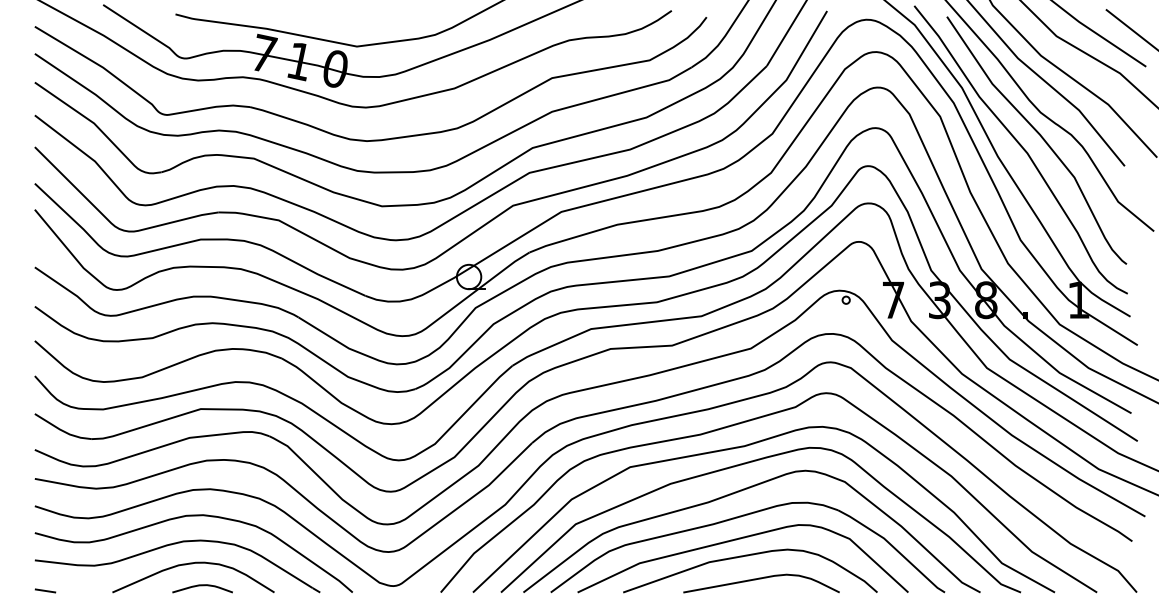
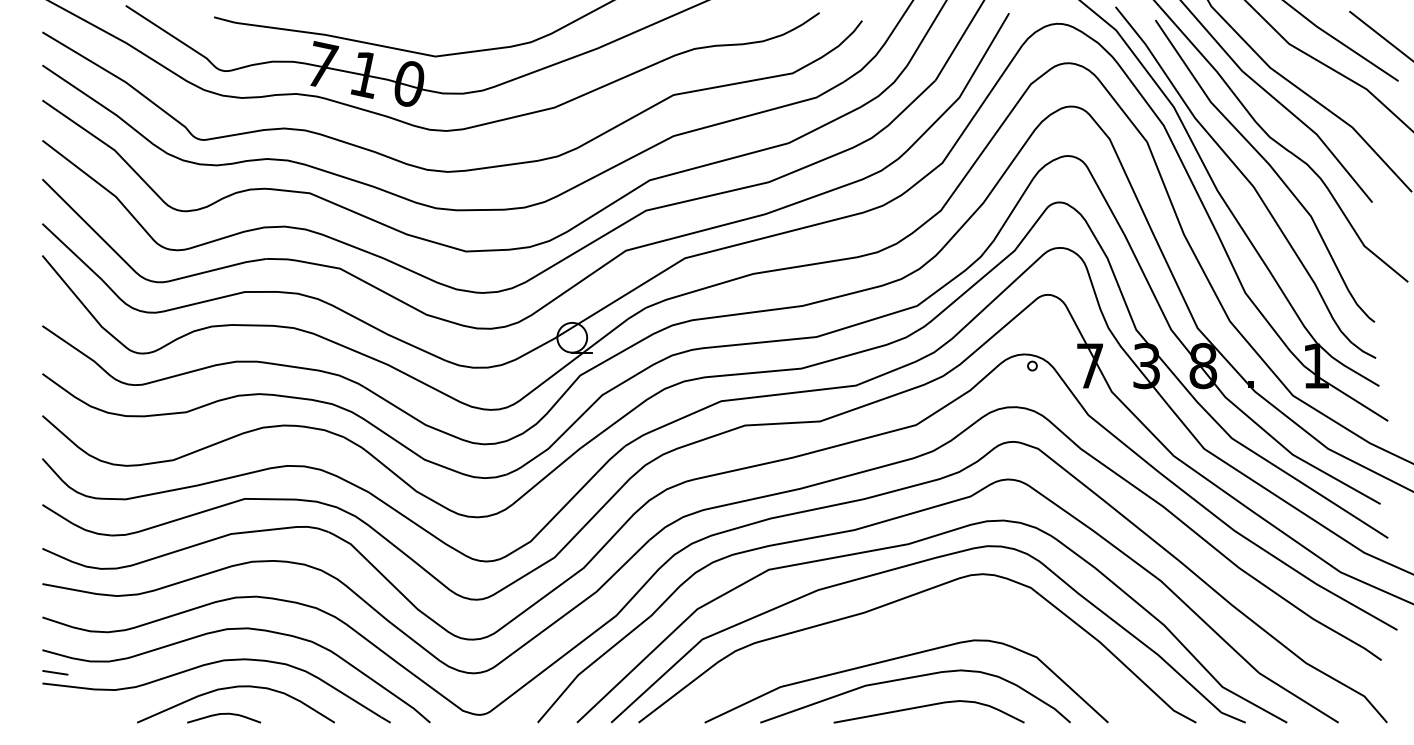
part: (739, 517) -> (902, 631), removed
curve: (202, 585) -> (224, 714), moved
line: (45, 590) -> (55, 672), moved

